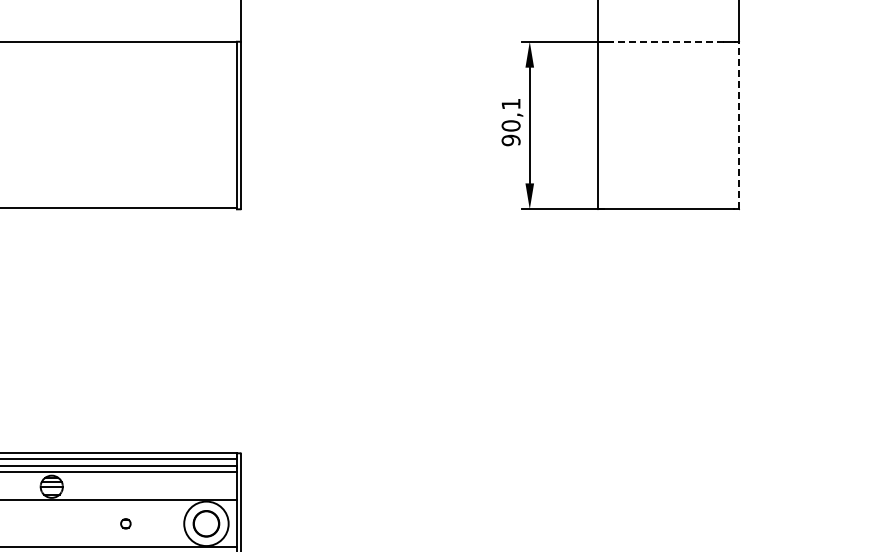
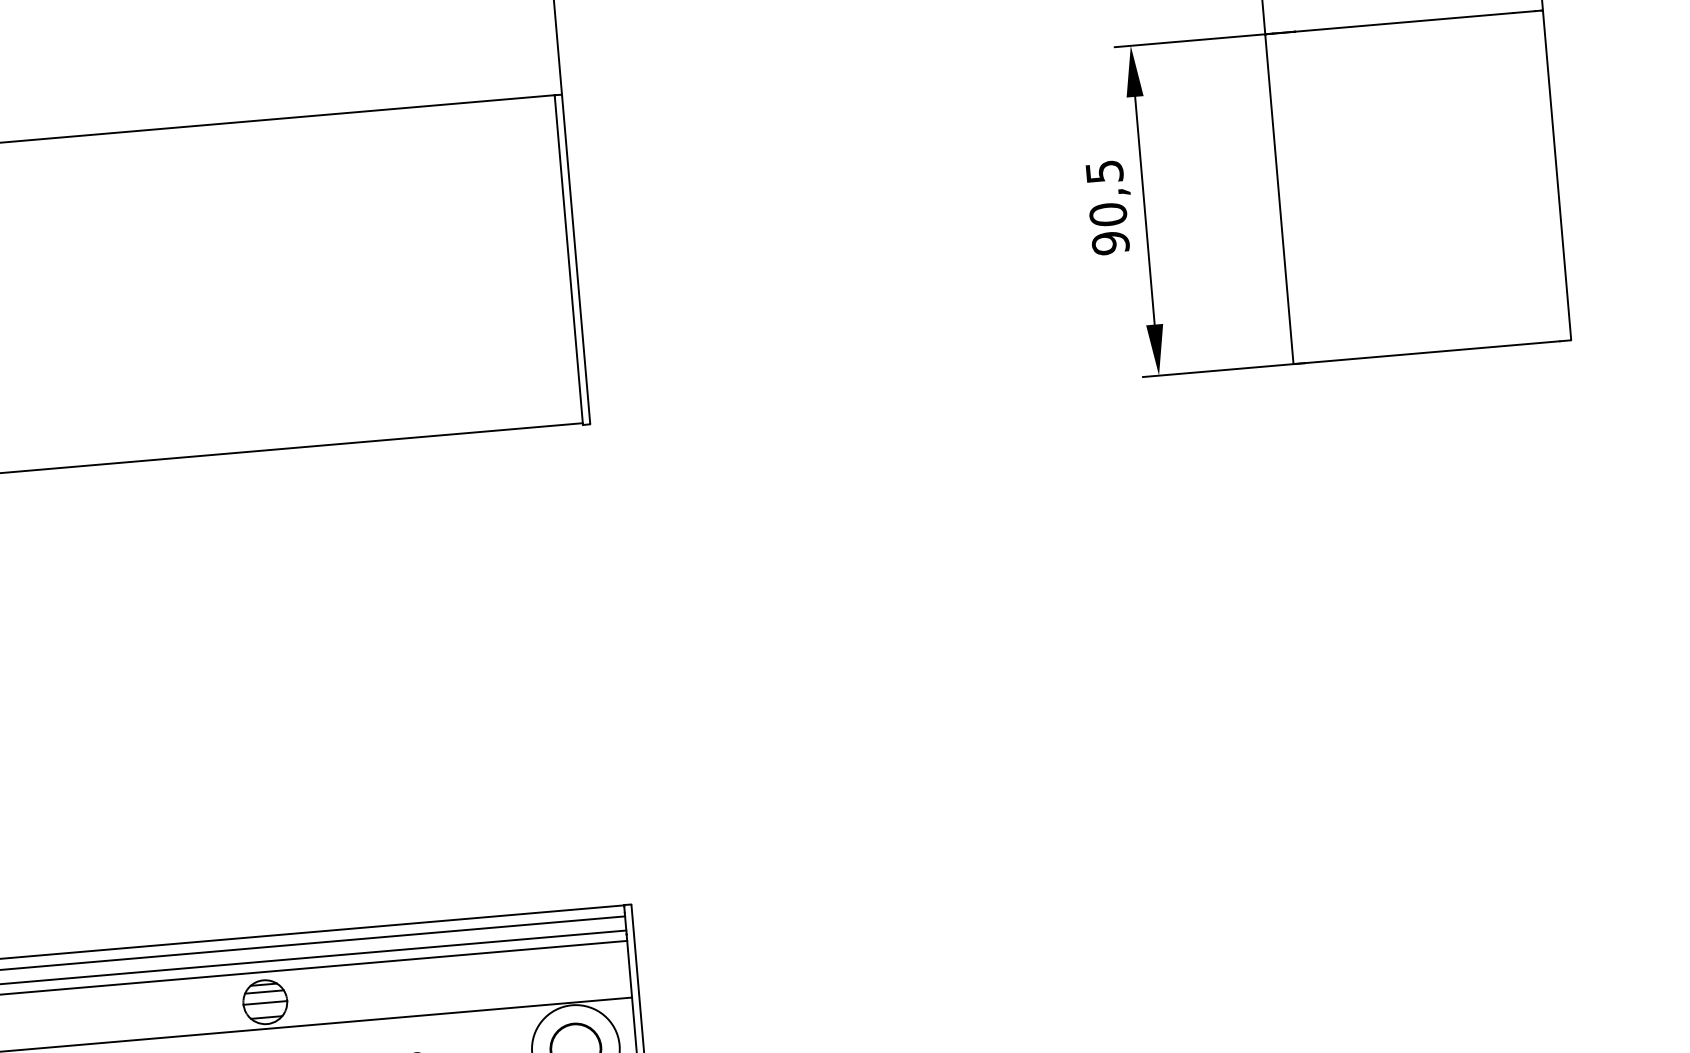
line: (668, 41) -> (1403, 21), dashed -> solid
text: (510, 103) -> (1103, 170), 90,1 -> 90,5
line: (739, 125) -> (1557, 175), dashed -> solid

